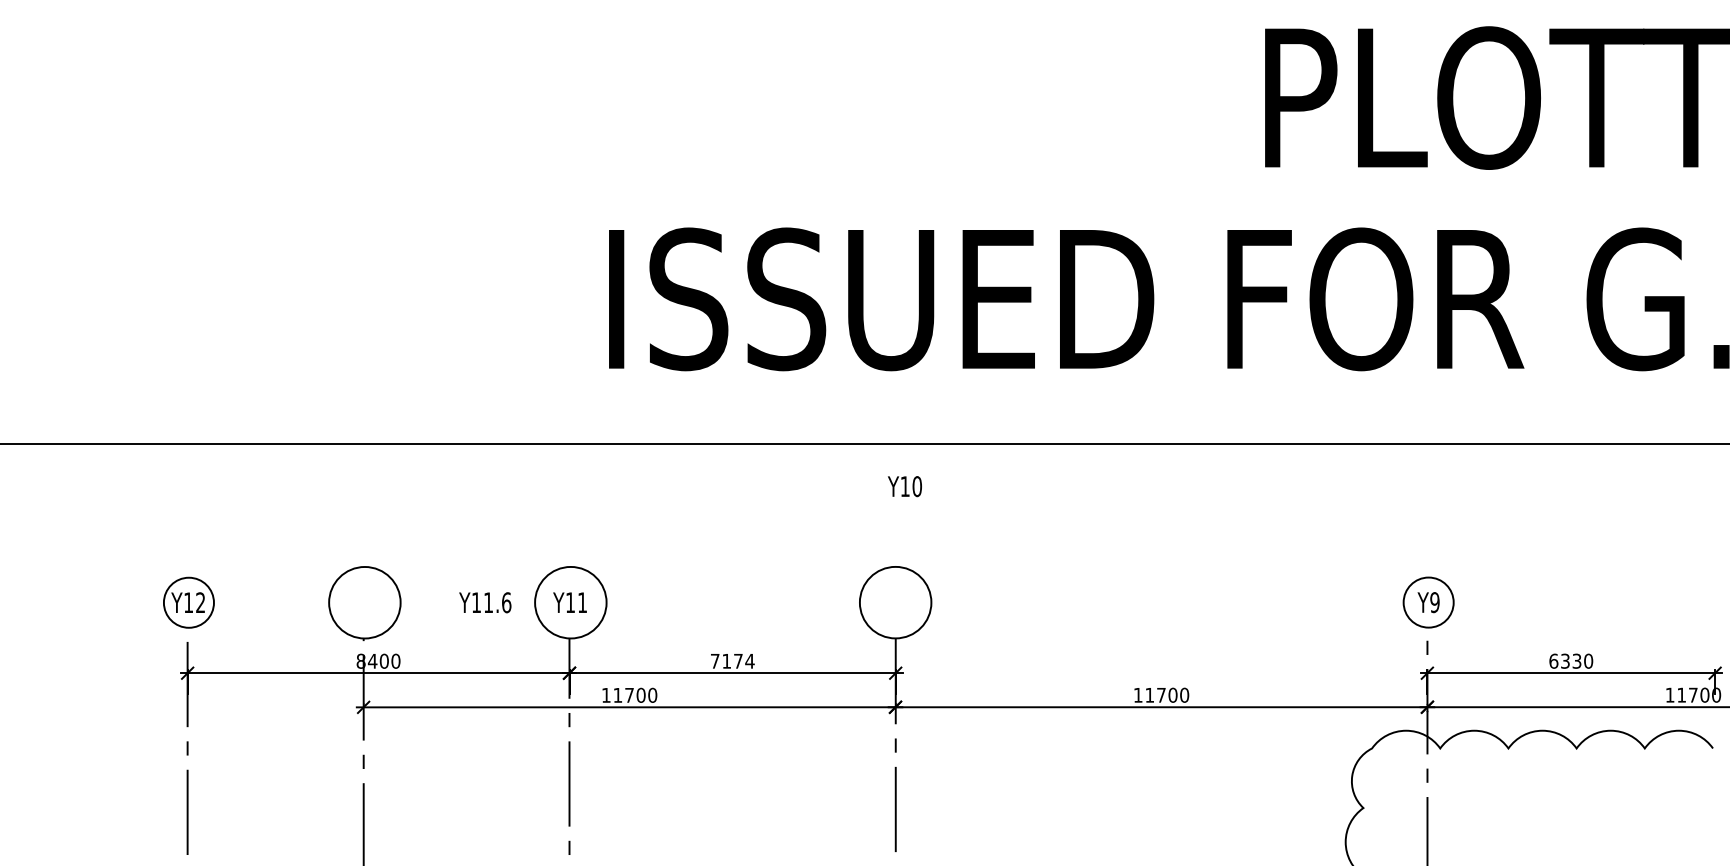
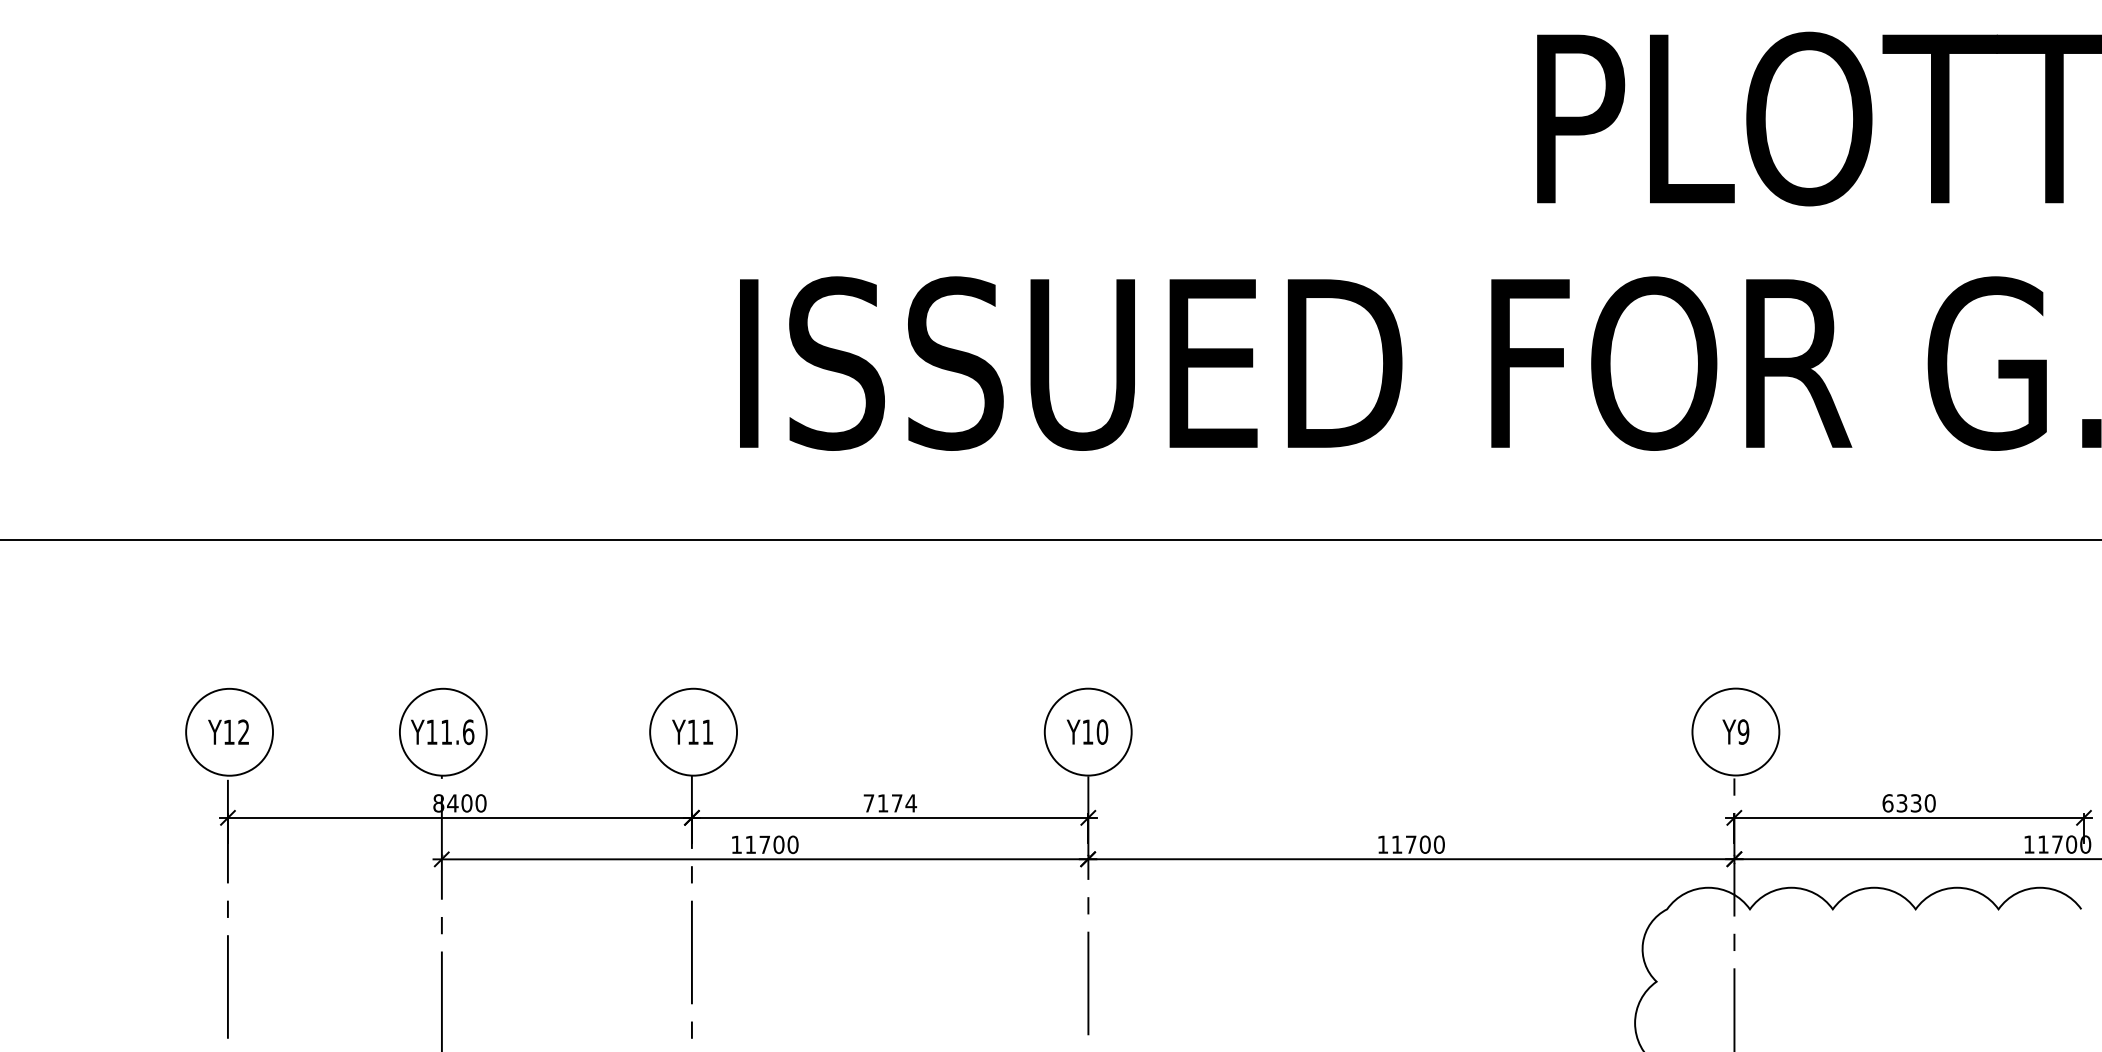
text: (904, 486) -> (1087, 731), moved
circle: (188, 602) -> (229, 731), size x1.43
text: (485, 602) -> (442, 731), moved
circle: (1428, 602) -> (1735, 731), size x1.43

